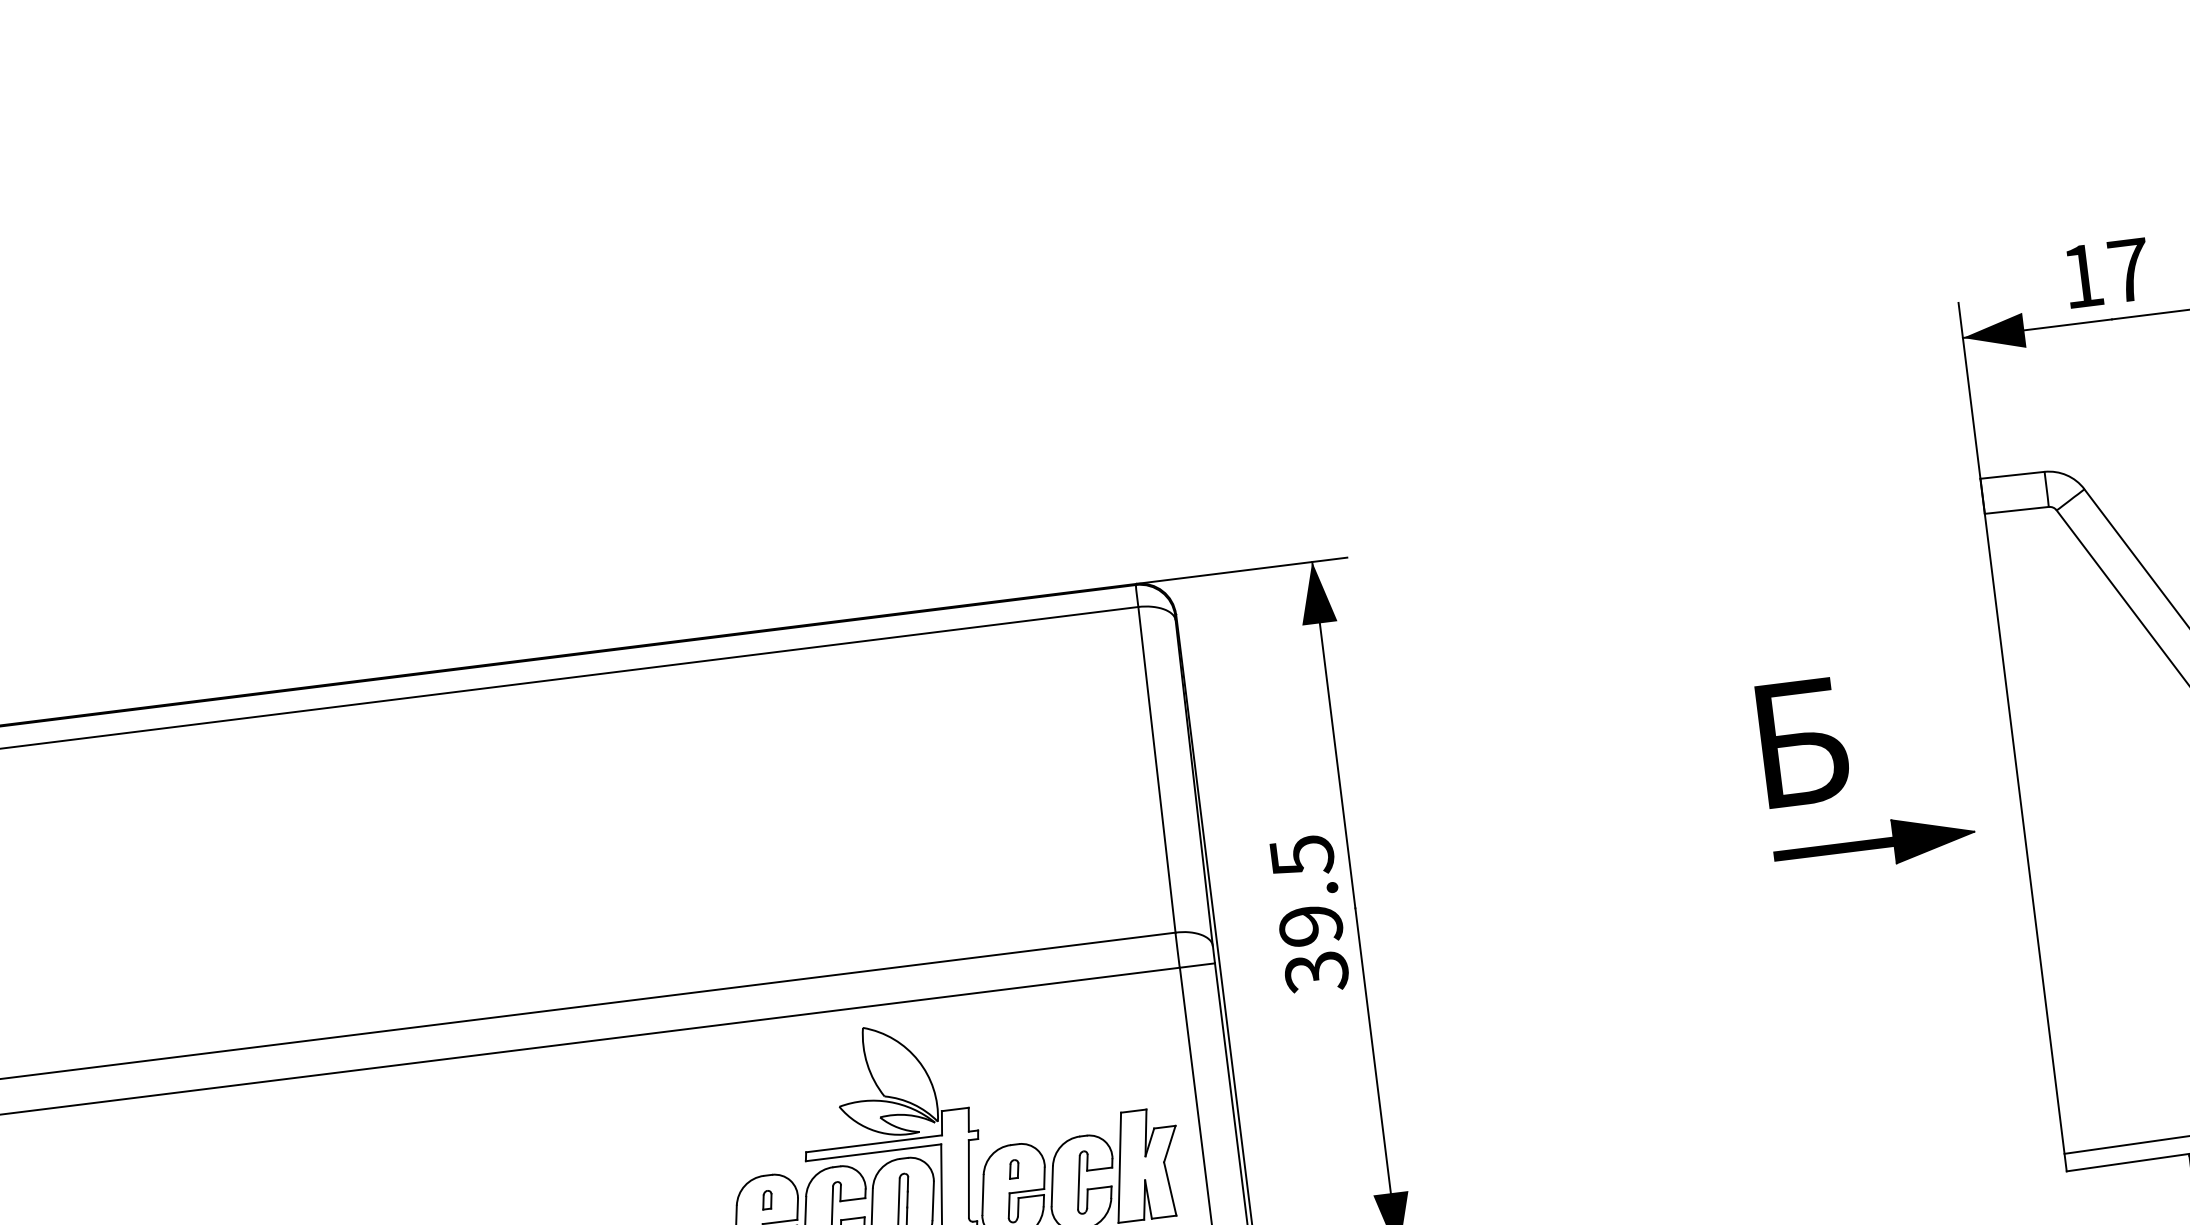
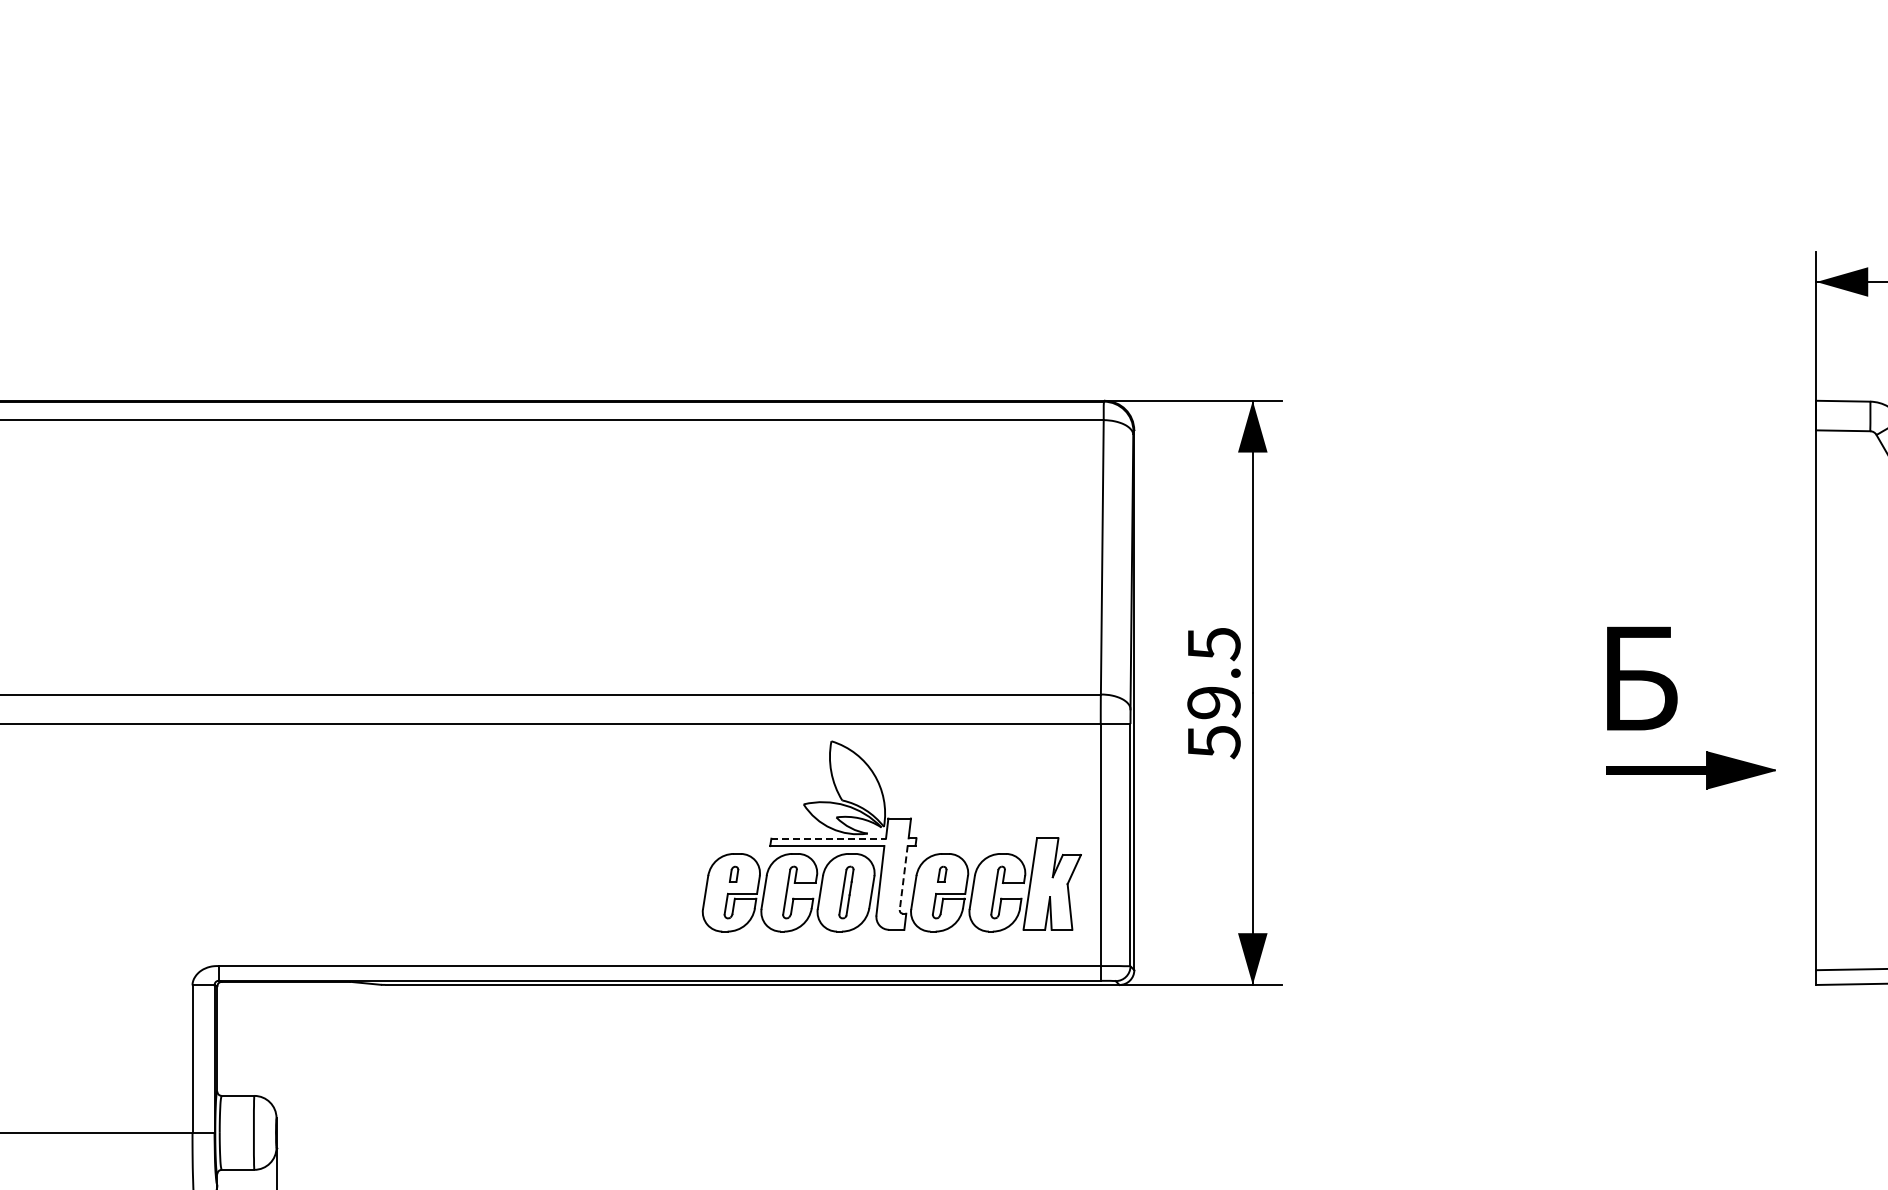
part: (1849, 769) -> (1677, 705), moved
text: (1316, 972) -> (1213, 742), 39.5 -> 59.5
line: (875, 1143) -> (829, 838), solid -> dashed
line: (968, 1179) -> (903, 878), solid -> dashed

